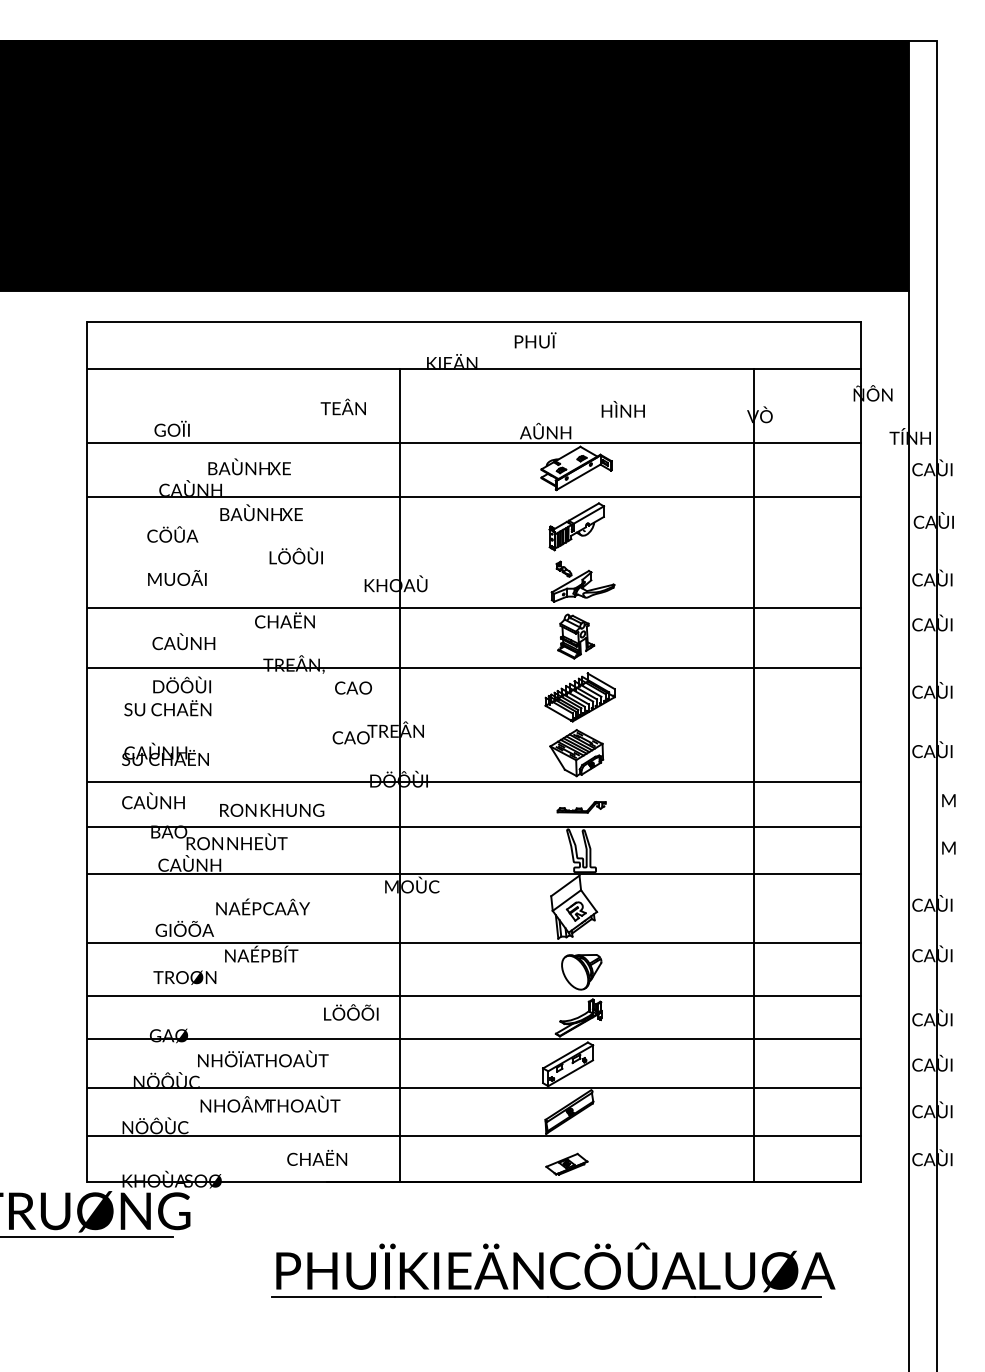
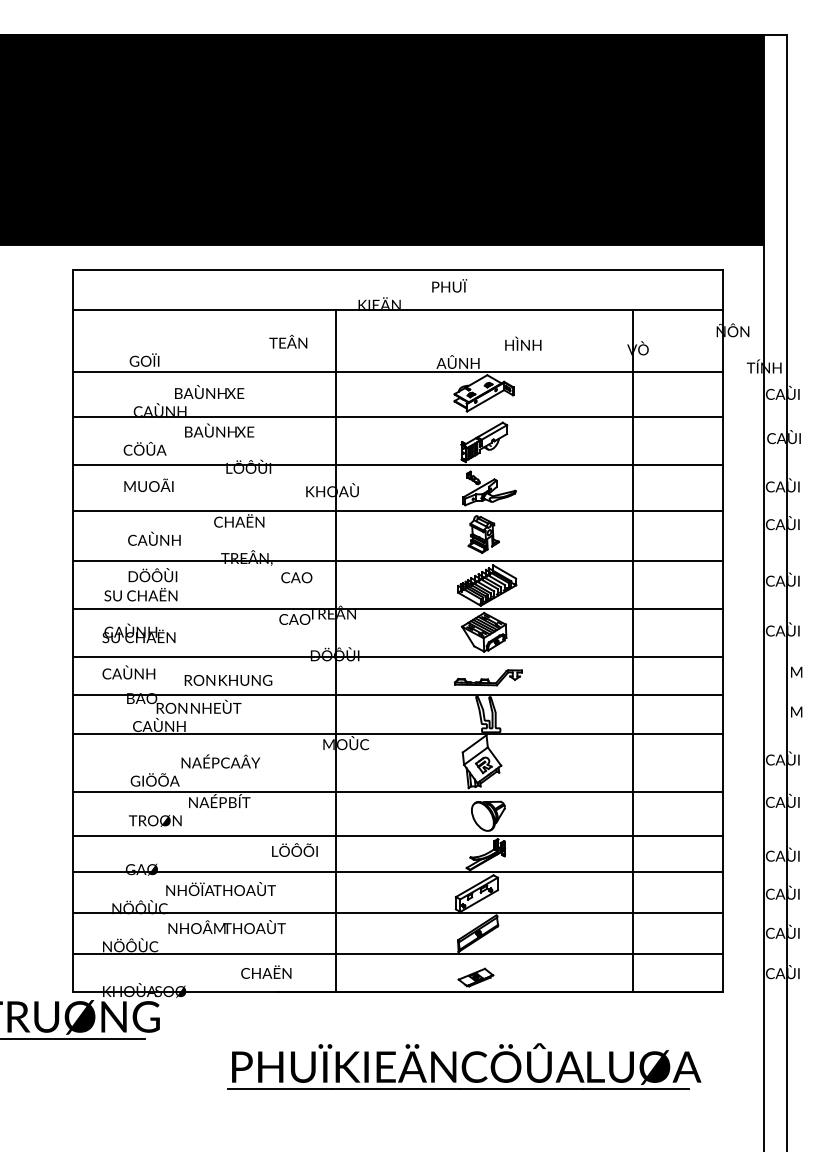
line: (474, 553) -> (398, 464), added
line: (474, 725) -> (398, 609), added
part: (581, 807) -> (488, 677), size x1.67

